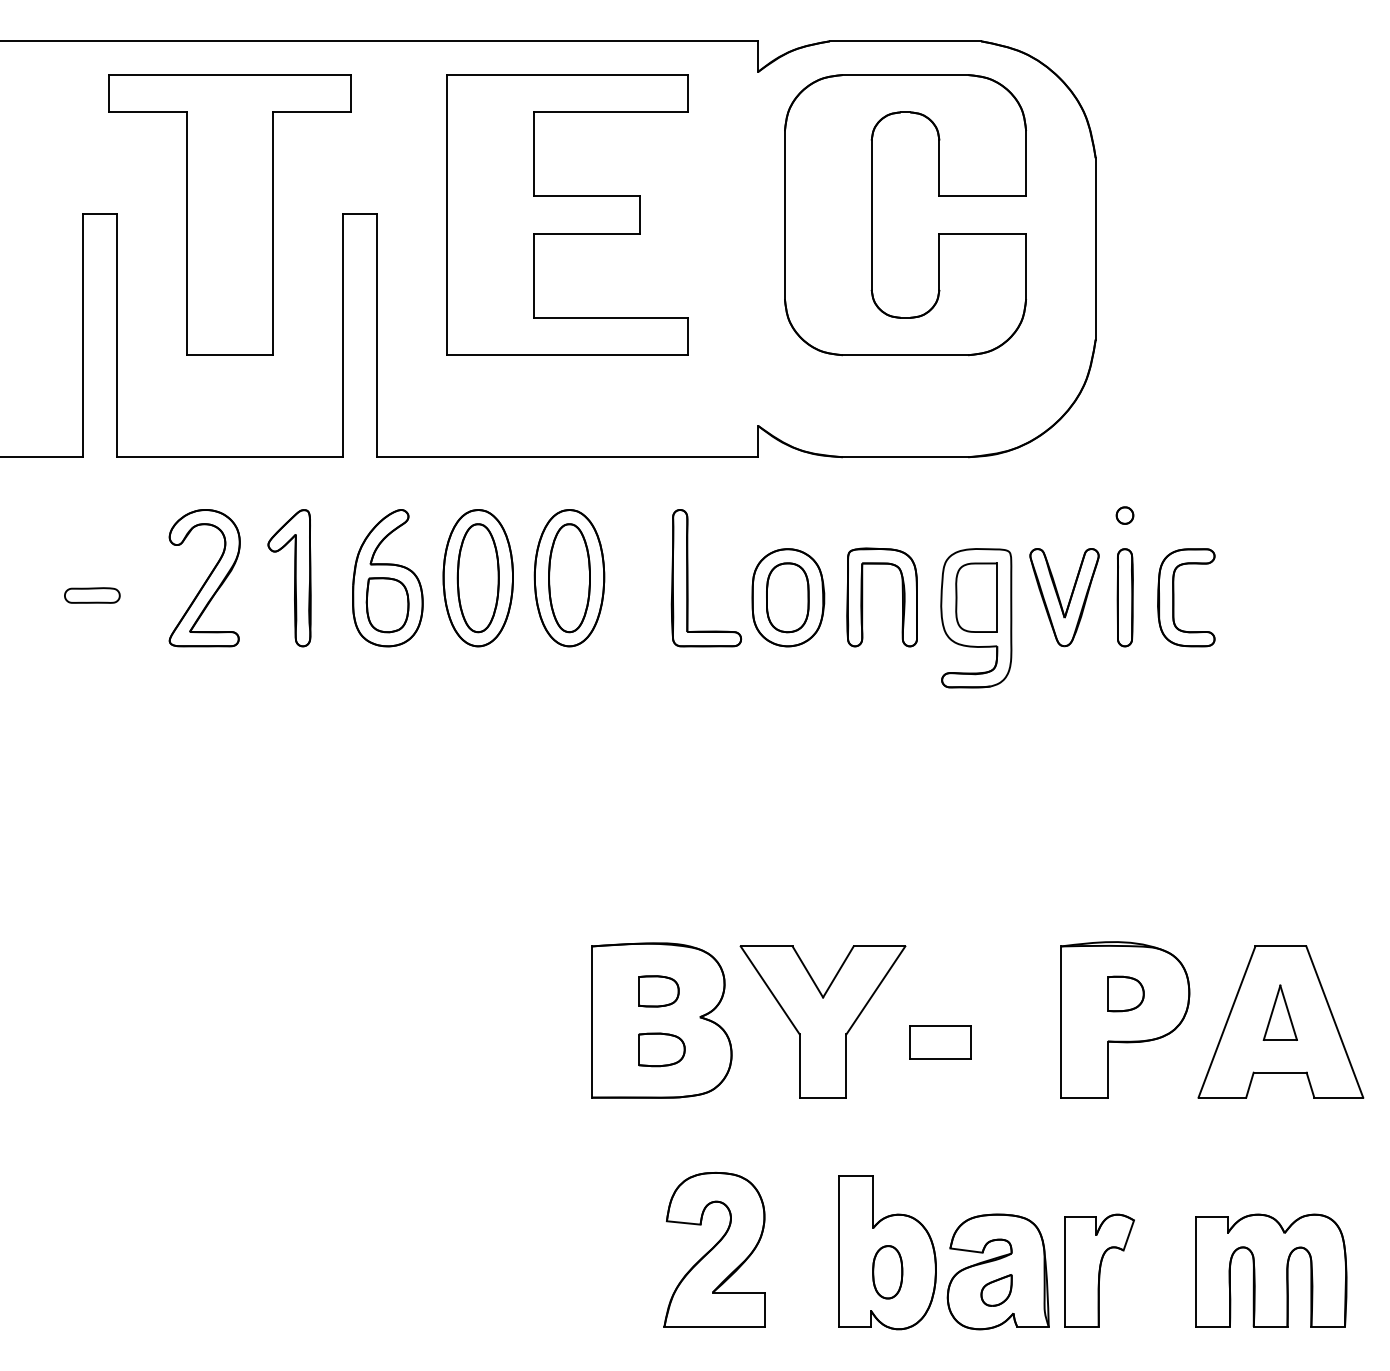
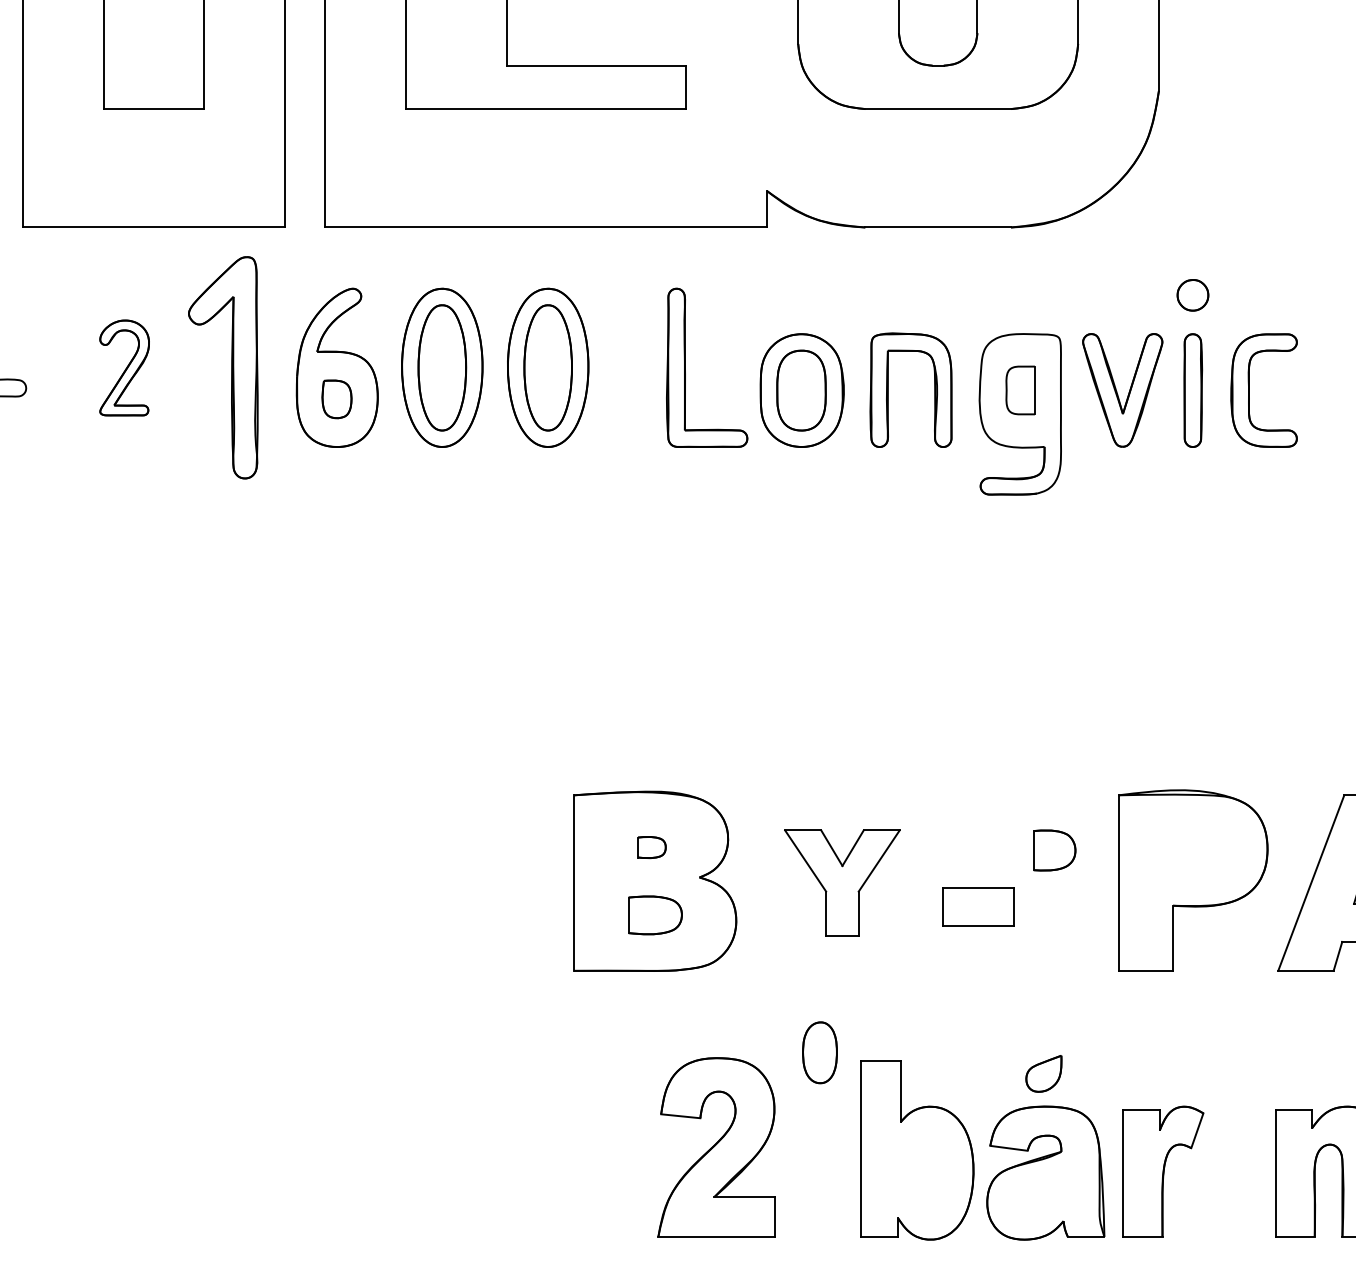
part: (1124, 515) -> (1192, 295), size x1.6
part: (204, 578) -> (124, 368), size x0.6
part: (289, 578) -> (223, 368), size x1.4
part: (976, 597) -> (1020, 390), size x0.6
part: (387, 605) -> (336, 399), size x0.6
part: (658, 991) -> (651, 847), size x0.6
part: (1125, 993) -> (1054, 849), moved
part: (822, 1021) -> (841, 882), size x0.6
part: (887, 1272) -> (819, 1053), moved
part: (996, 1290) -> (1043, 1073), moved

